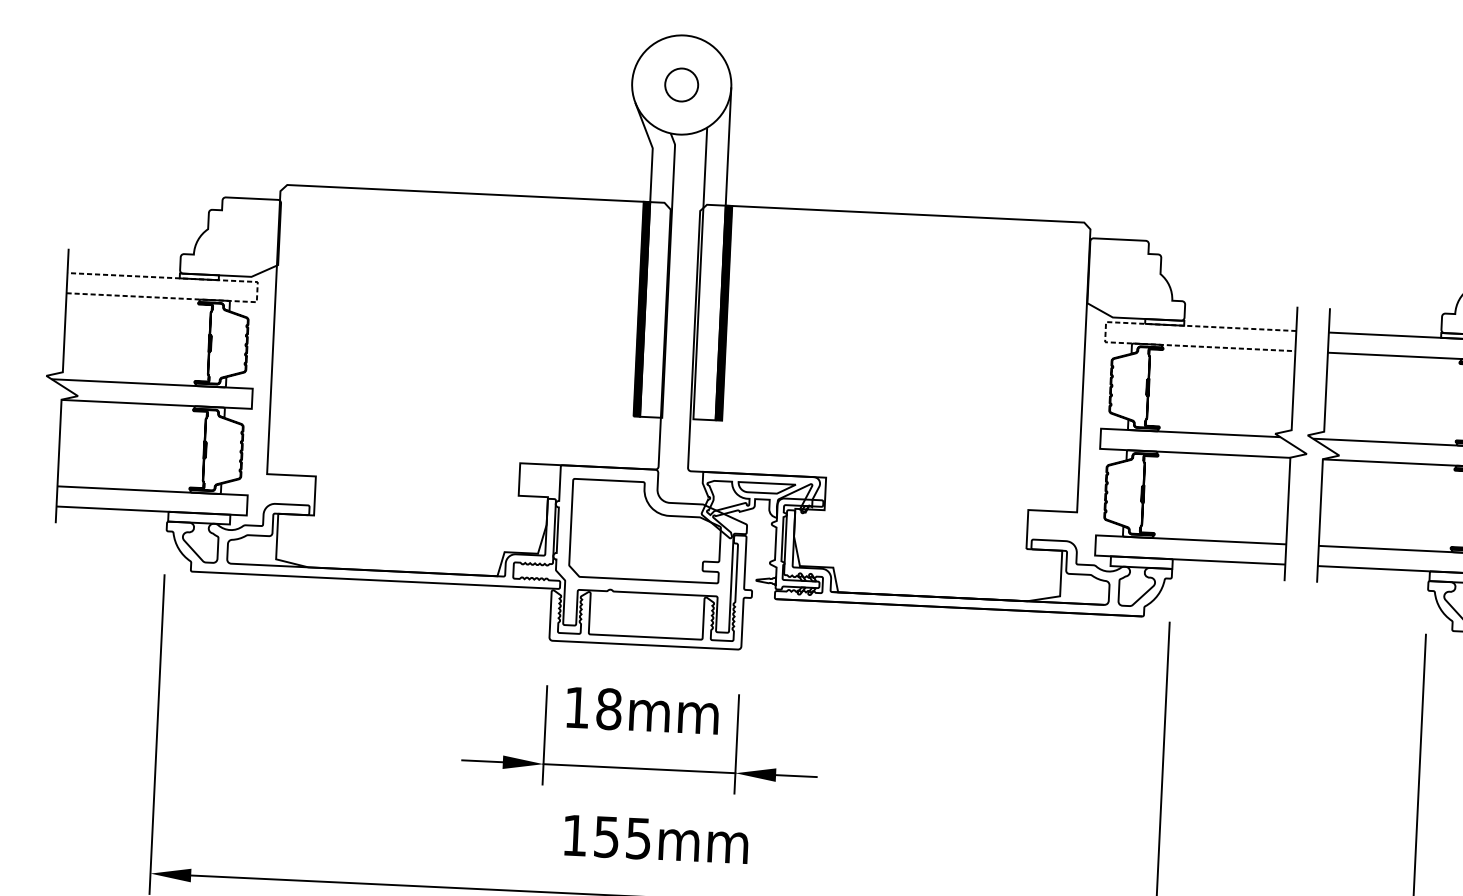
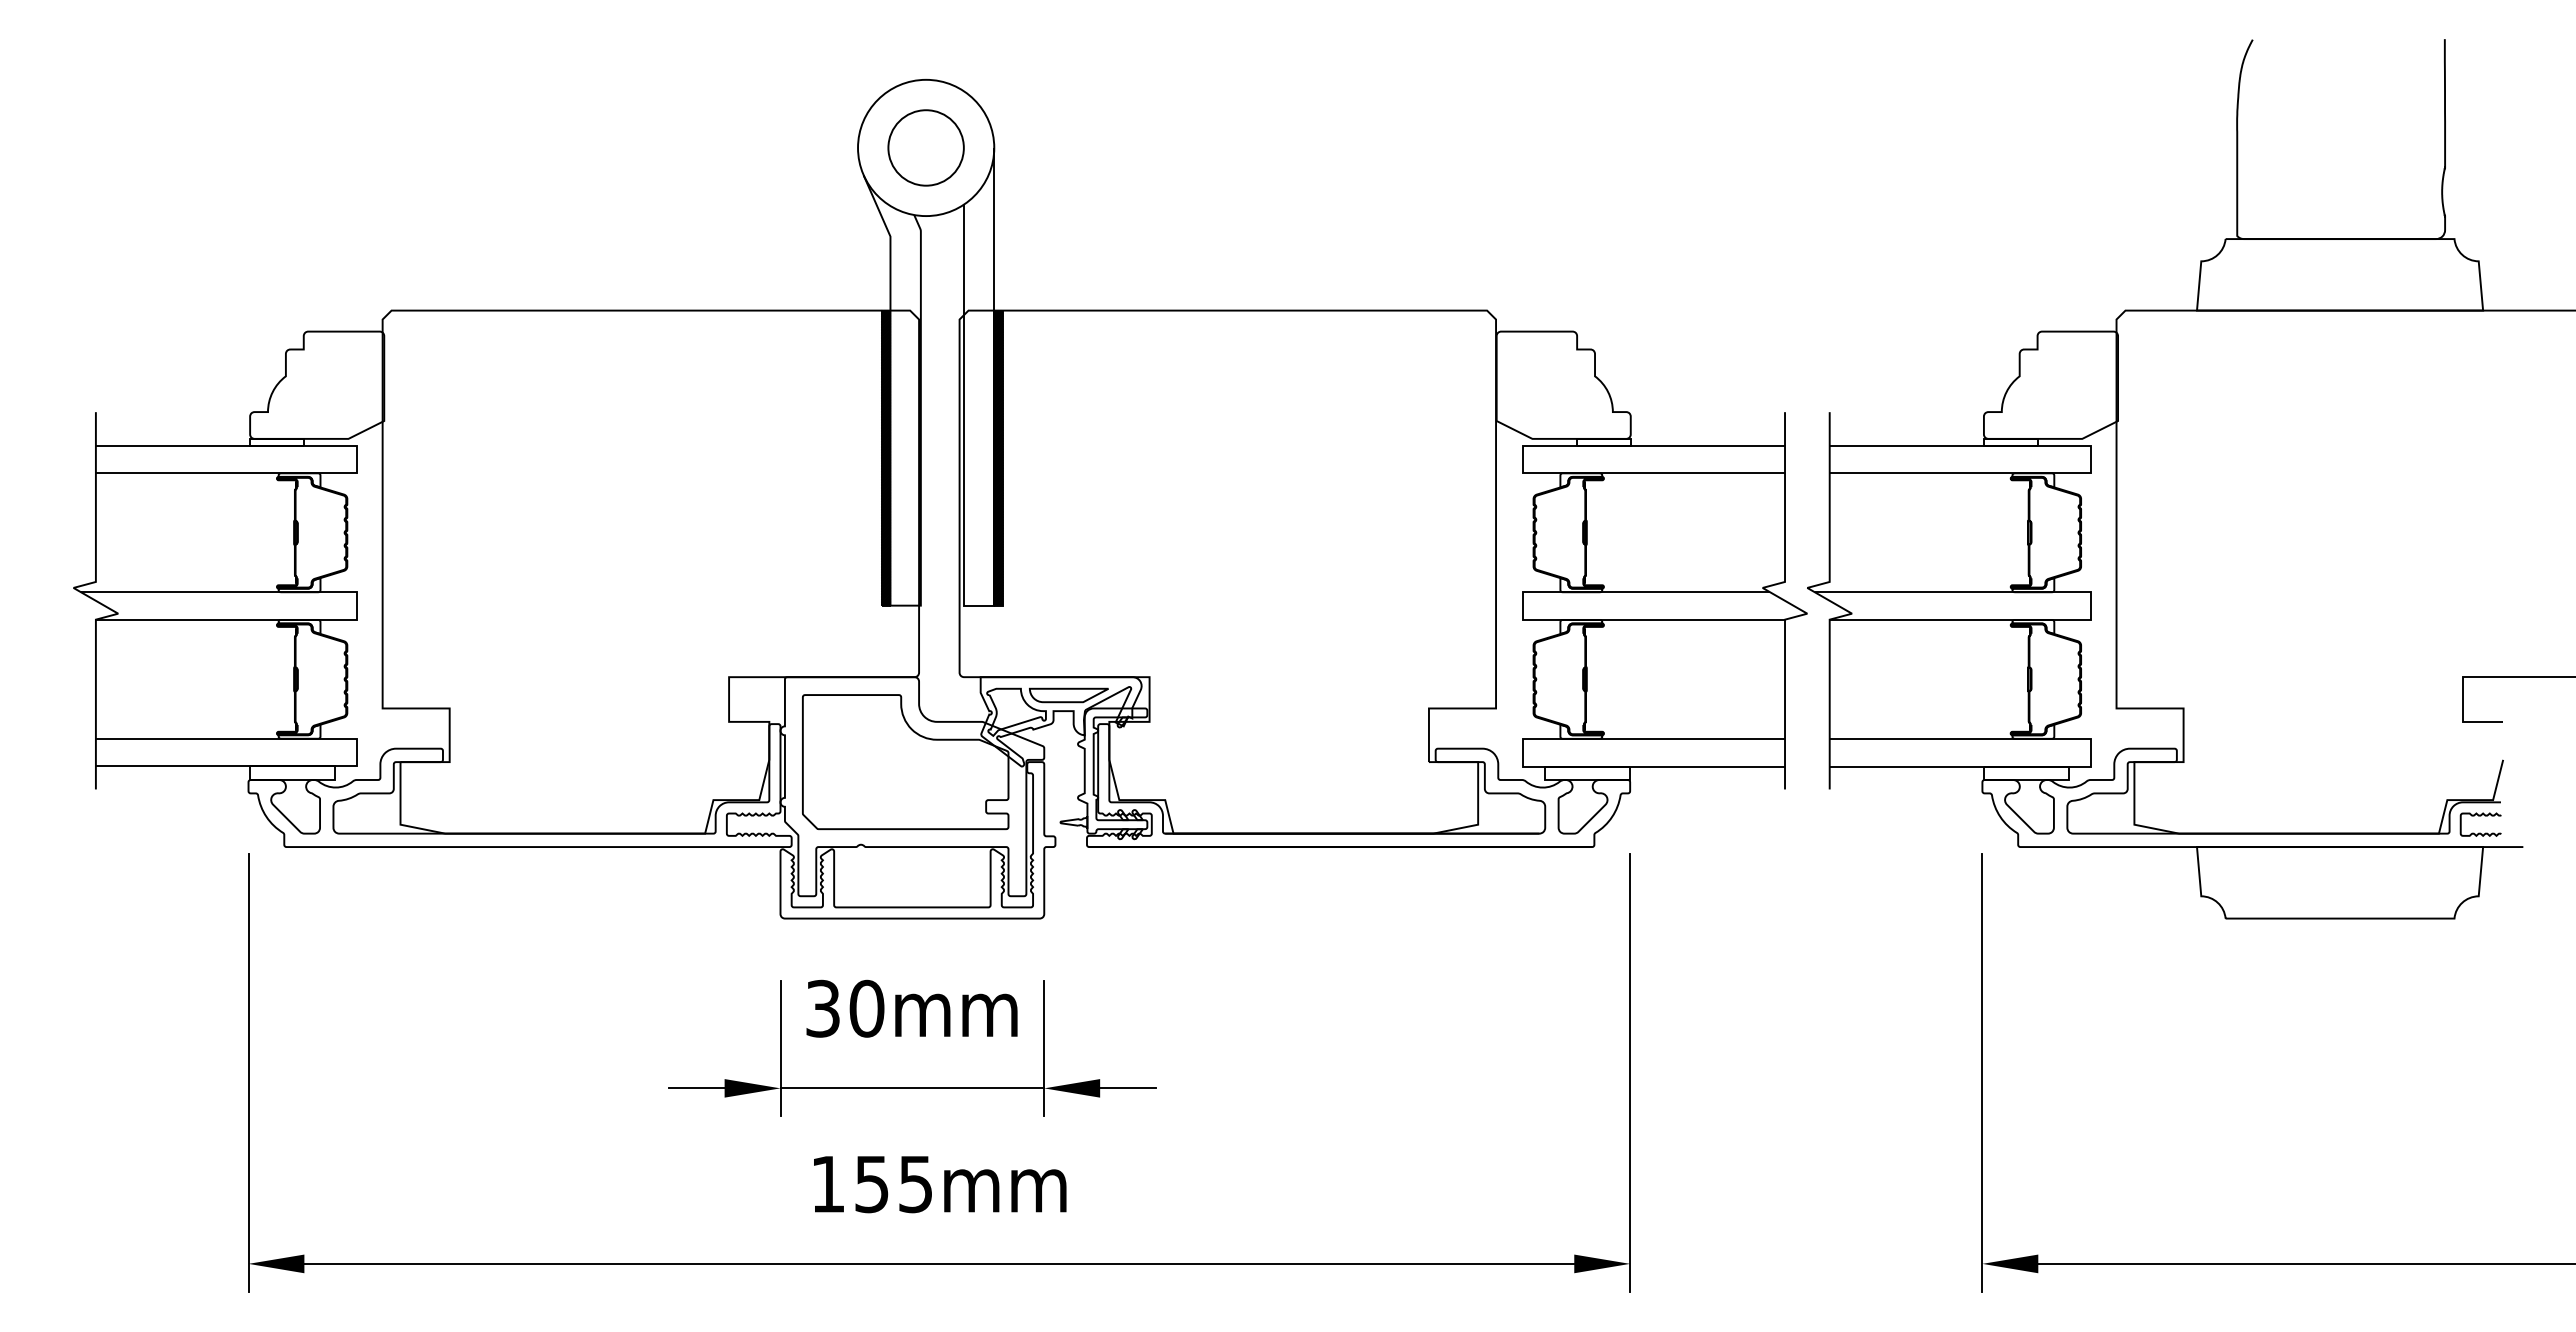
circle: (681, 84) -> (925, 147), size x1.67
line: (257, 292) -> (357, 459), dashed -> solid
line: (1105, 332) -> (1523, 459), dashed -> solid
text: (593, 708) -> (845, 1008), 18mm -> 30mm

